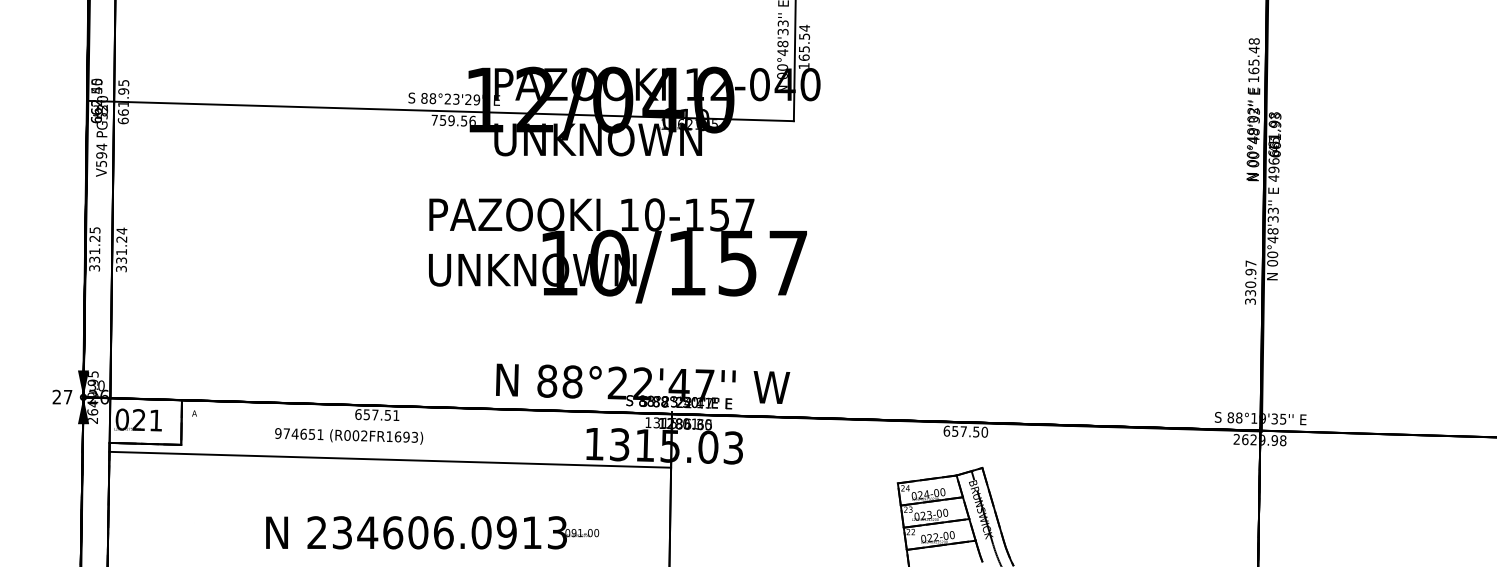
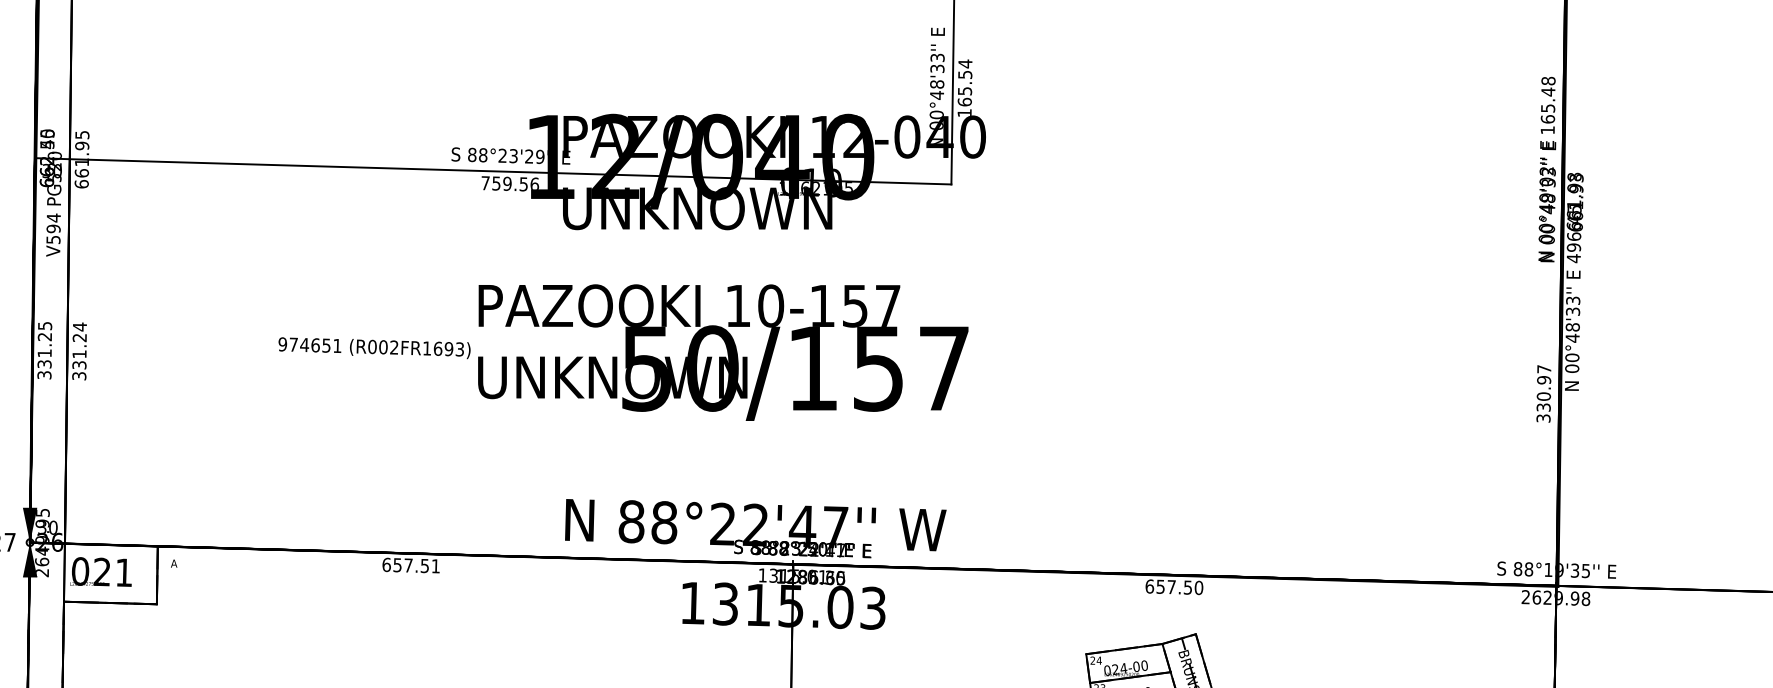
text: (558, 263) -> (646, 369), 10/157 -> 50/157
text: (349, 436) -> (375, 348), moved
line: (390, 459) -> (428, 623), removed

